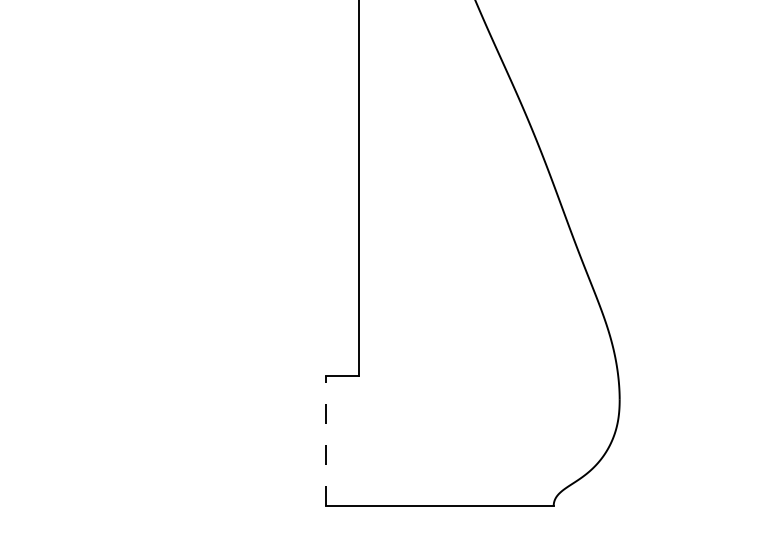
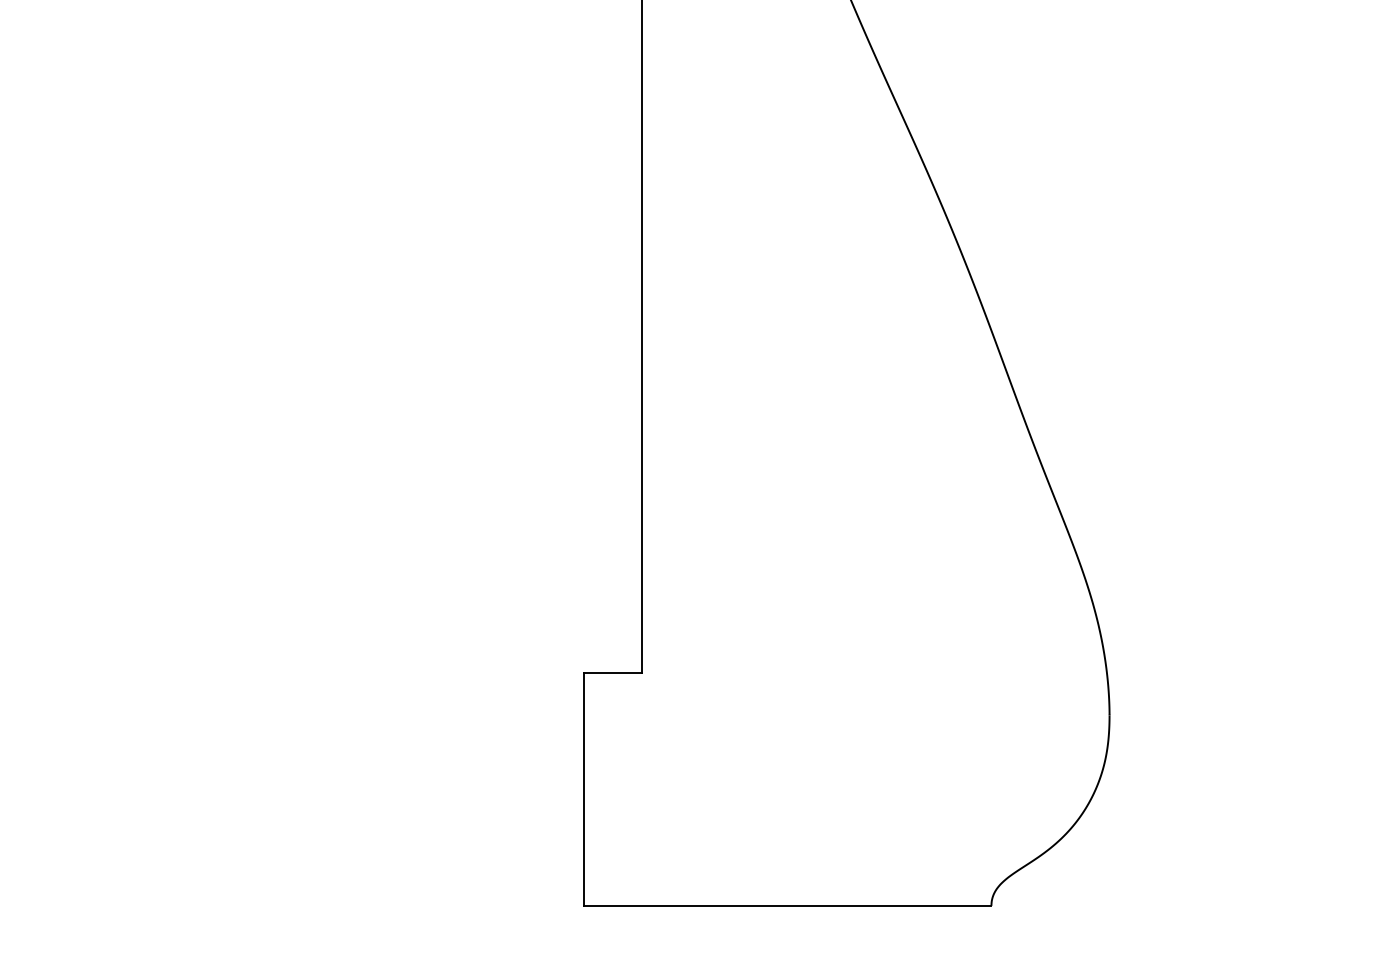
line: (326, 440) -> (584, 788), dashed -> solid

